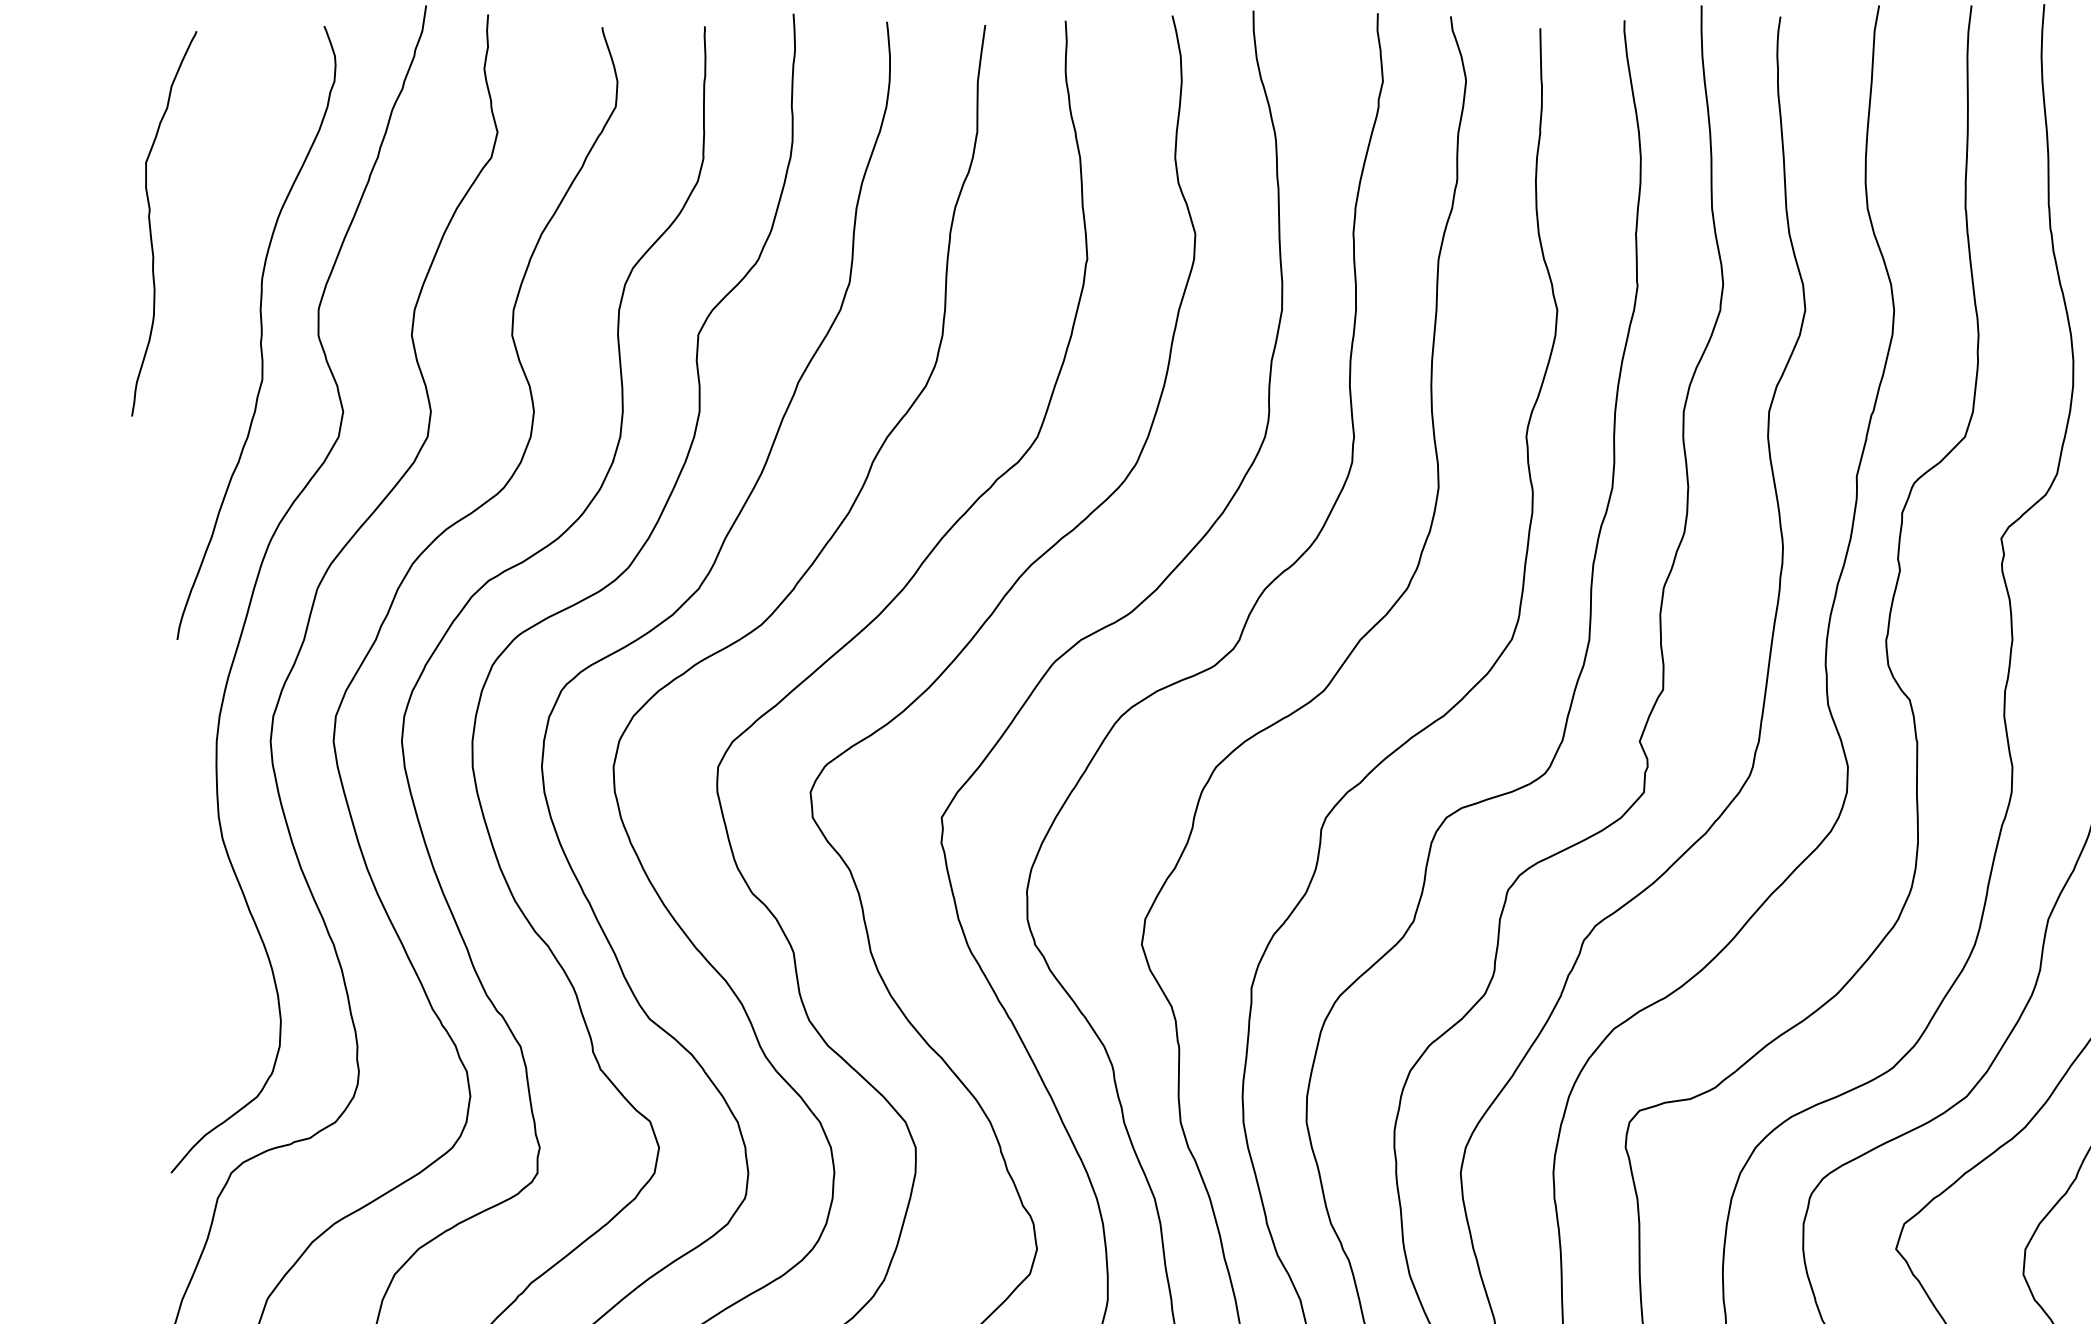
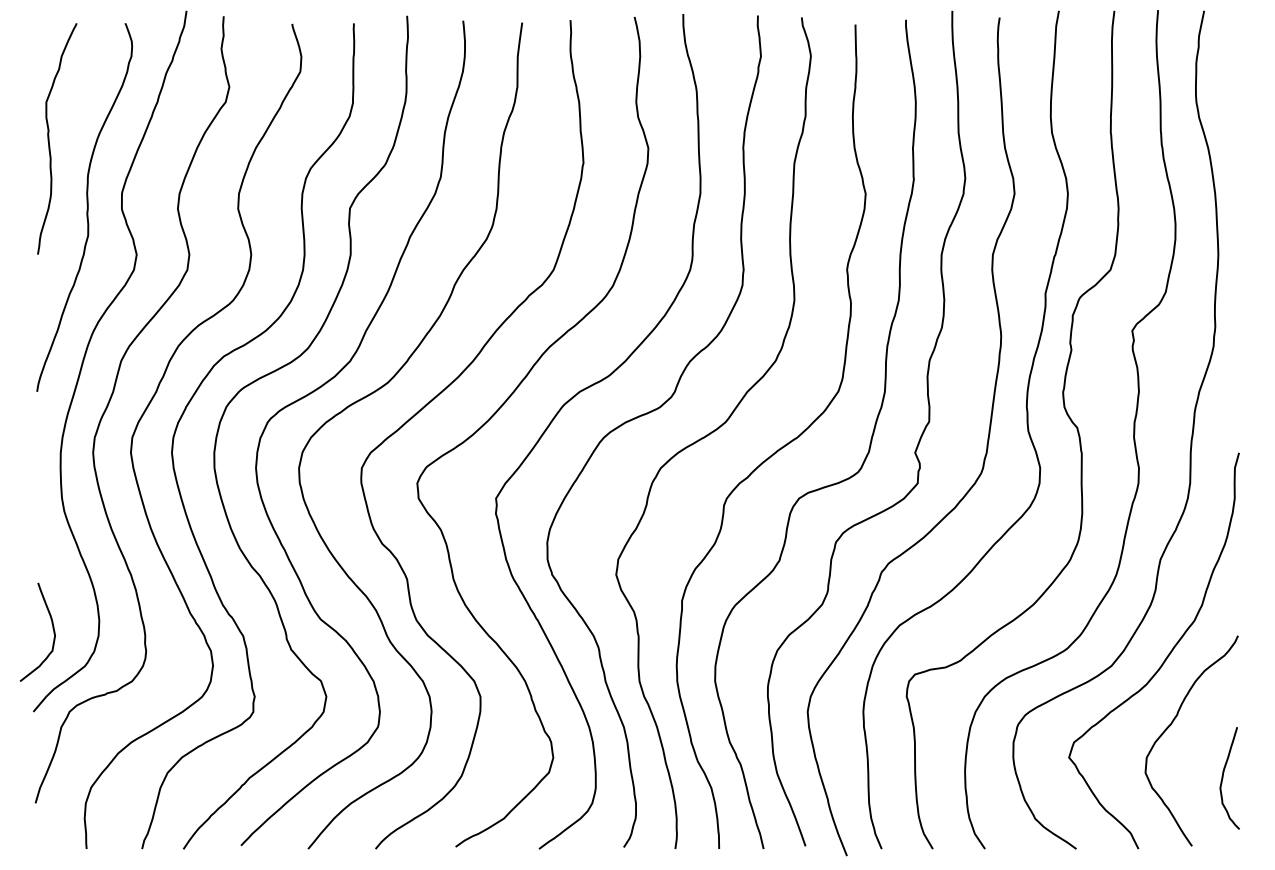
curve: (151, 223) -> (49, 138), moved
curve: (202, 1034) -> (52, 628), added

